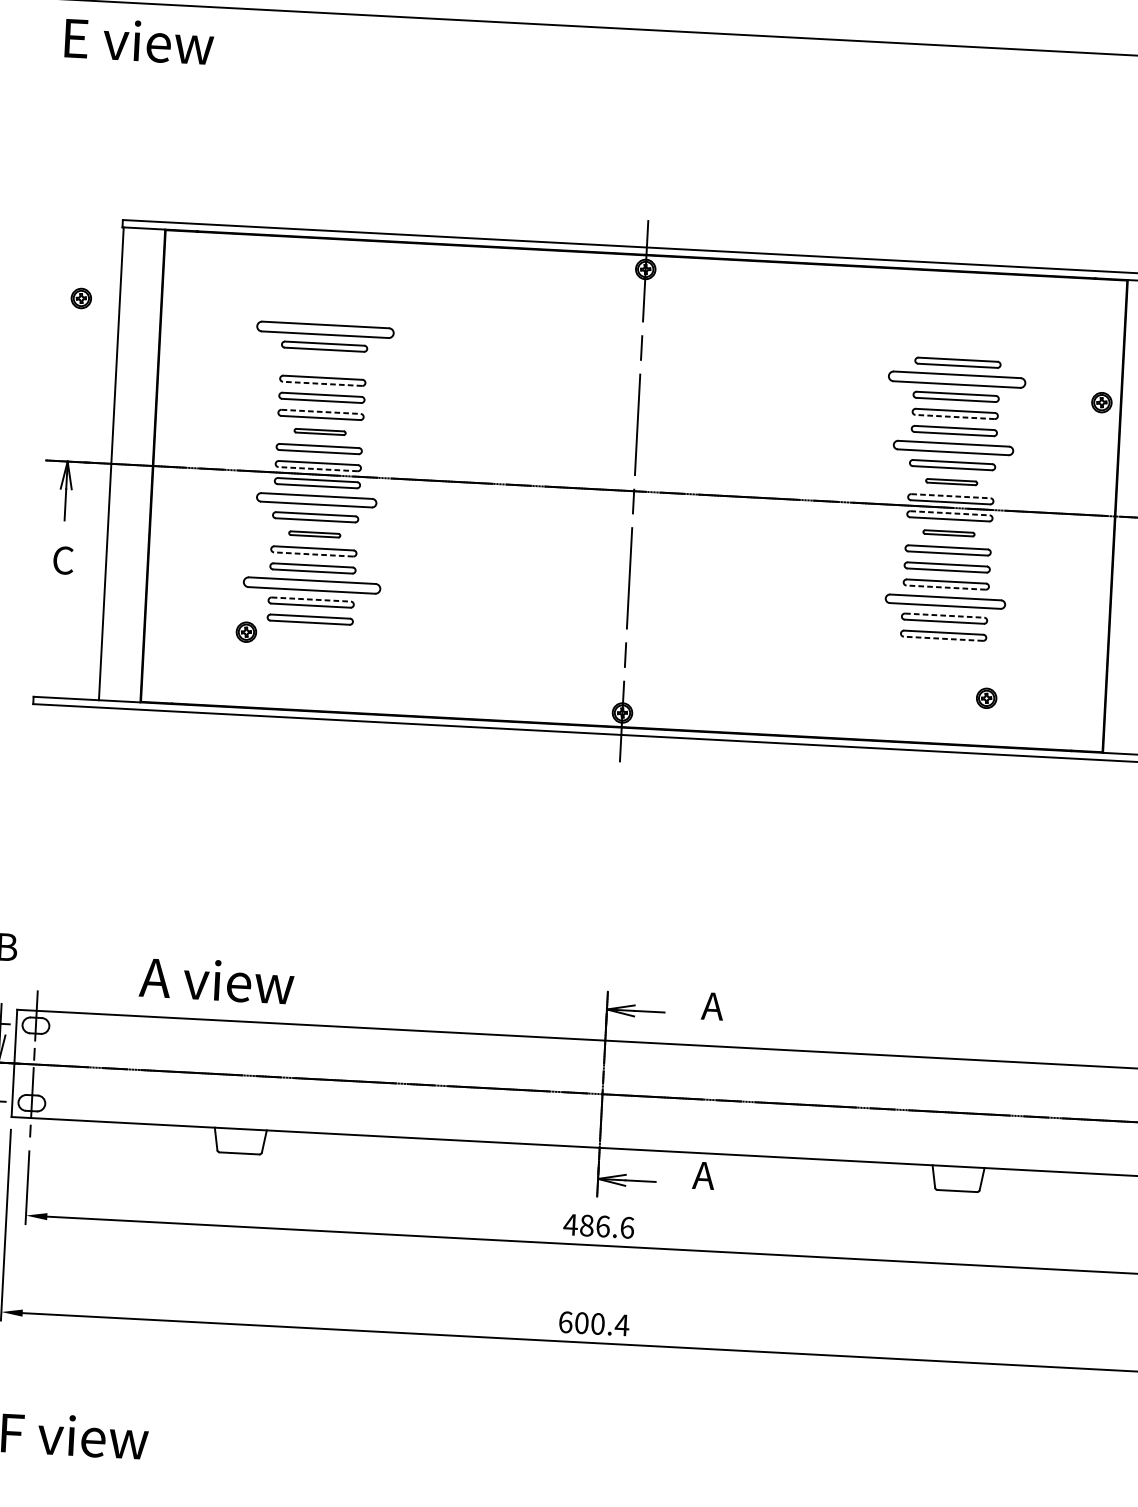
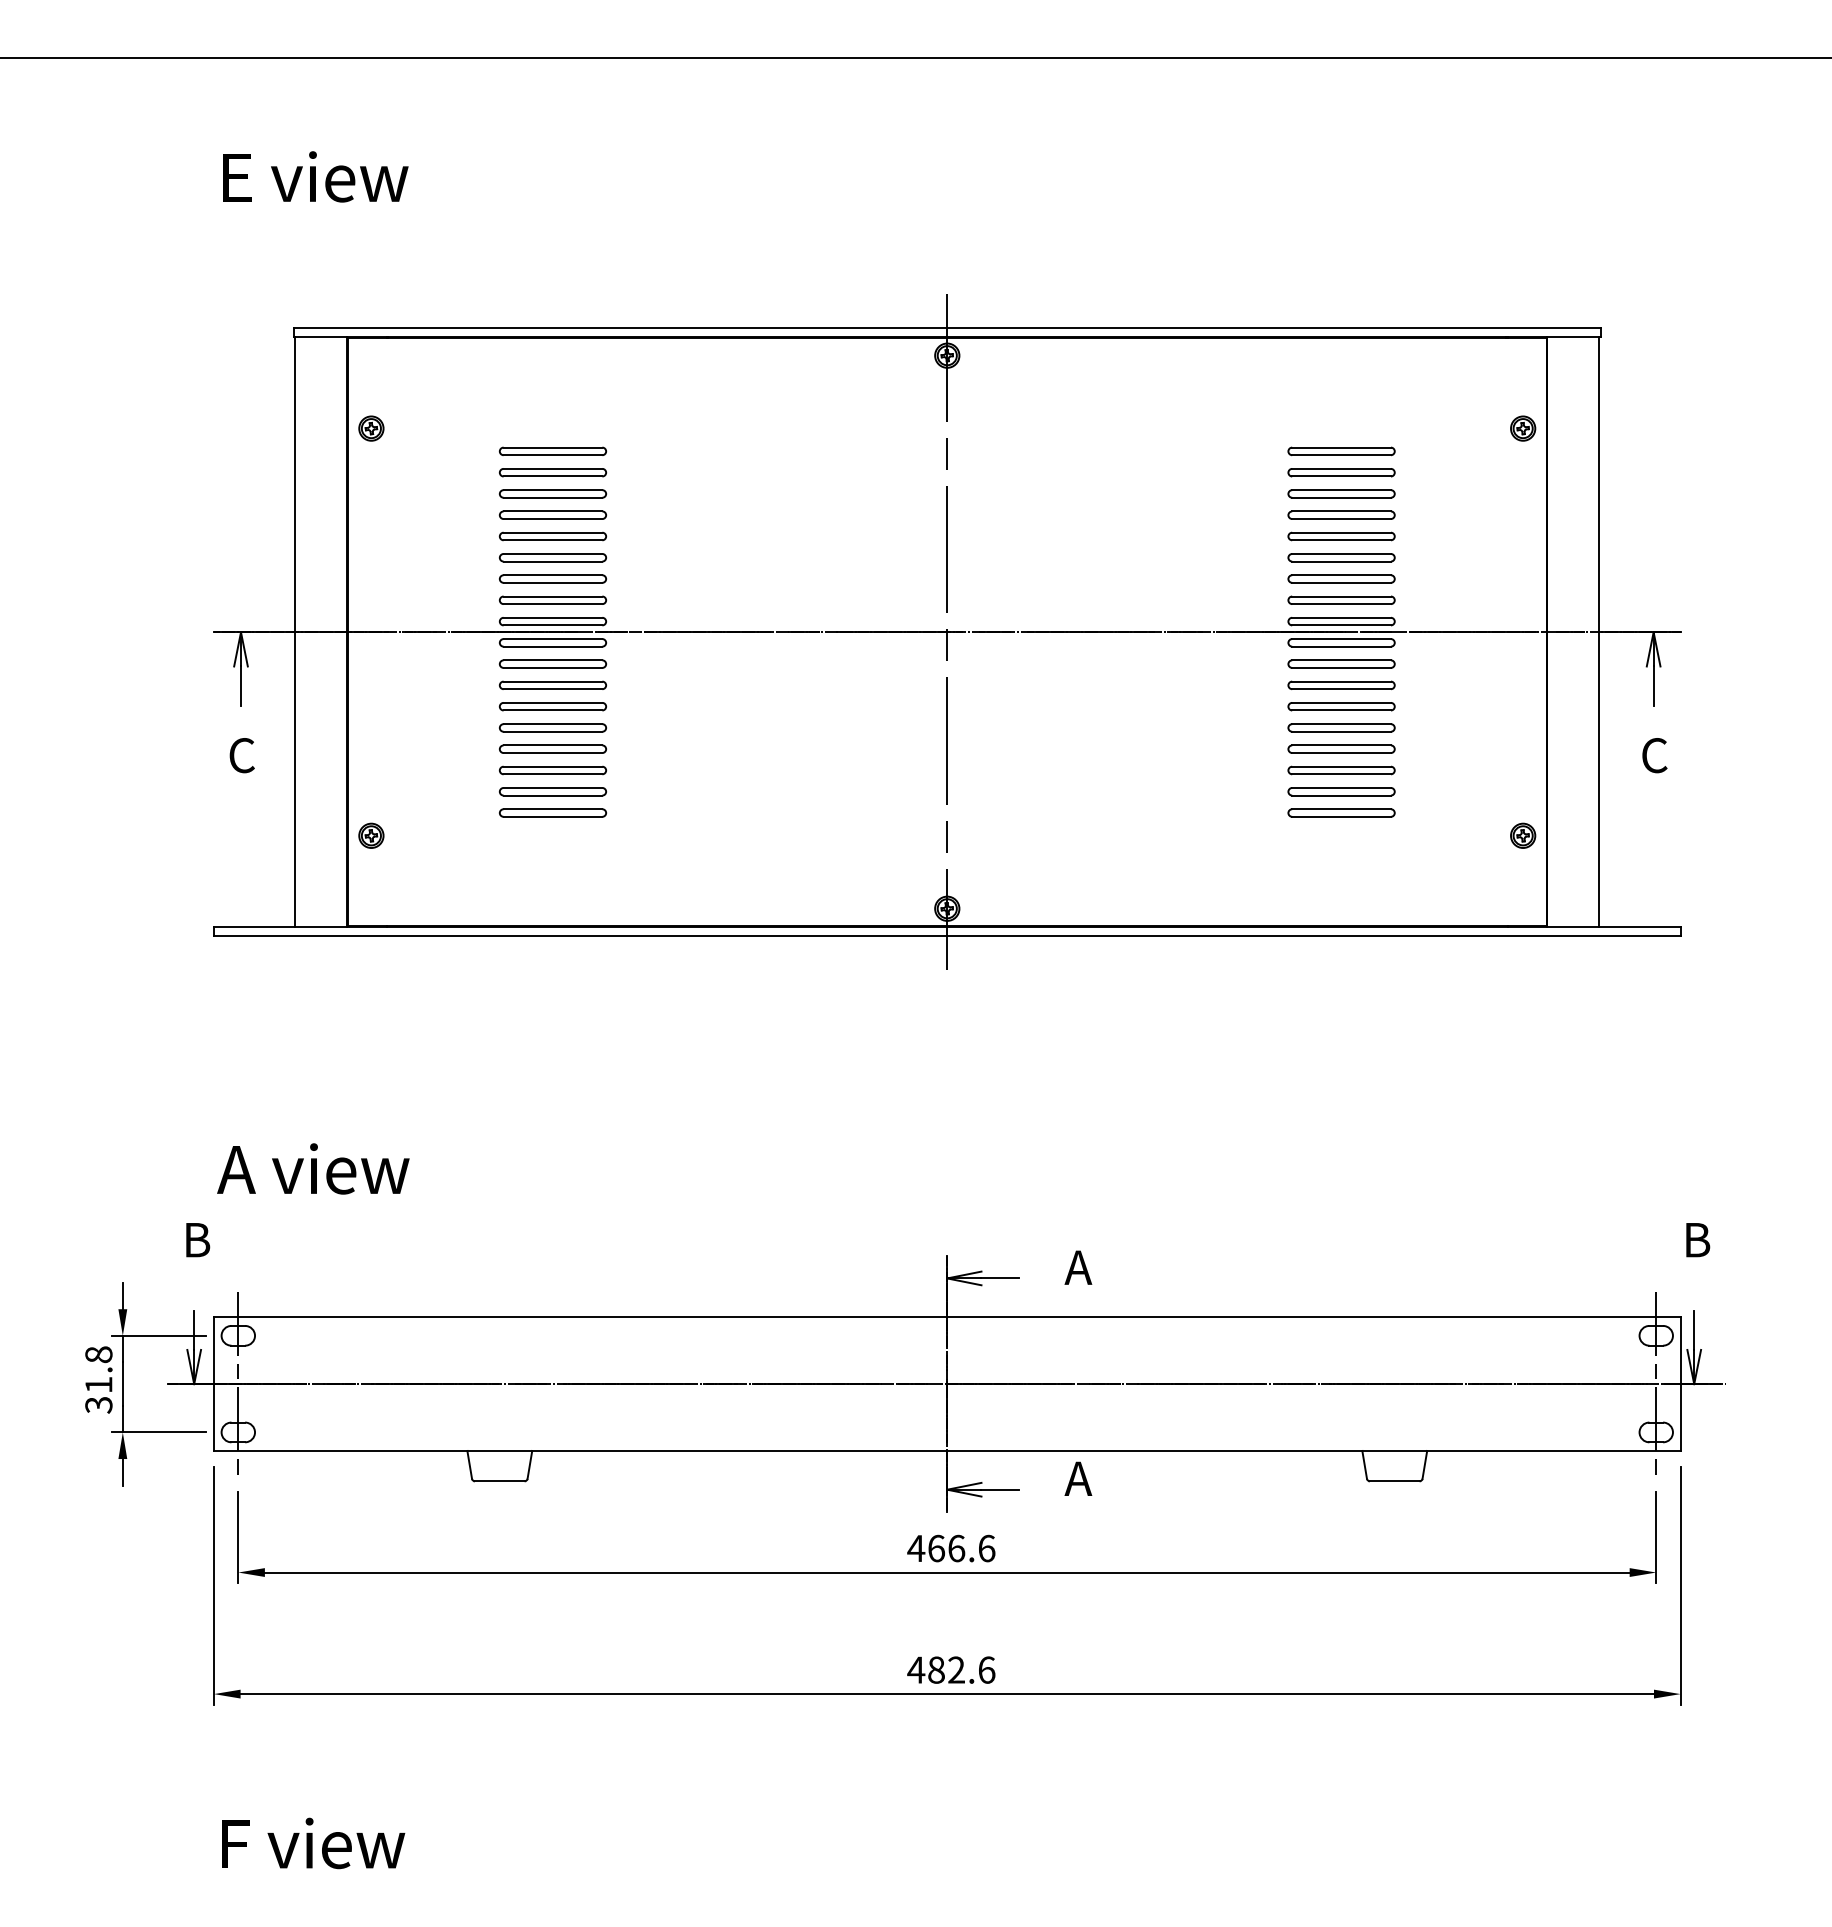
text: (139, 40) -> (315, 176), moved
part: (81, 298) -> (371, 428), moved
part: (325, 328) -> (552, 450), size x0.62
part: (323, 363) -> (552, 493), added
part: (956, 379) -> (1341, 472), size x0.62
line: (322, 384) -> (552, 519), dashed -> solid
part: (1102, 402) -> (1523, 428), moved
line: (321, 411) -> (553, 553), dashed -> solid
line: (955, 417) -> (1341, 519), dashed -> solid
part: (319, 431) -> (552, 578), size x1.67
part: (953, 447) -> (1341, 557), size x0.71
line: (317, 469) -> (552, 625), dashed -> solid
part: (951, 481) -> (1341, 599), size x1.67
line: (951, 496) -> (1342, 617), dashed -> solid
part: (316, 499) -> (552, 663), size x0.71
line: (950, 513) -> (1342, 639), dashed -> solid
part: (948, 532) -> (1341, 663), size x1.67
part: (314, 534) -> (552, 706), size x1.67
line: (313, 554) -> (552, 731), dashed -> solid
part: (311, 585) -> (552, 770), size x0.62
line: (946, 587) -> (1341, 731), dashed -> solid
line: (311, 599) -> (553, 787), dashed -> solid
part: (945, 601) -> (1341, 748), size x0.71
line: (945, 615) -> (1342, 766), dashed -> solid
part: (246, 631) -> (371, 835), moved
line: (943, 638) -> (1341, 795), dashed -> solid
part: (942, 652) -> (1341, 812), added
part: (986, 698) -> (1523, 835), moved
text: (217, 980) -> (313, 1168), moved
text: (586, 1225) -> (936, 1548), 486.6 -> 466.6
text: (593, 1323) -> (951, 1669), 600.4 -> 482.6

